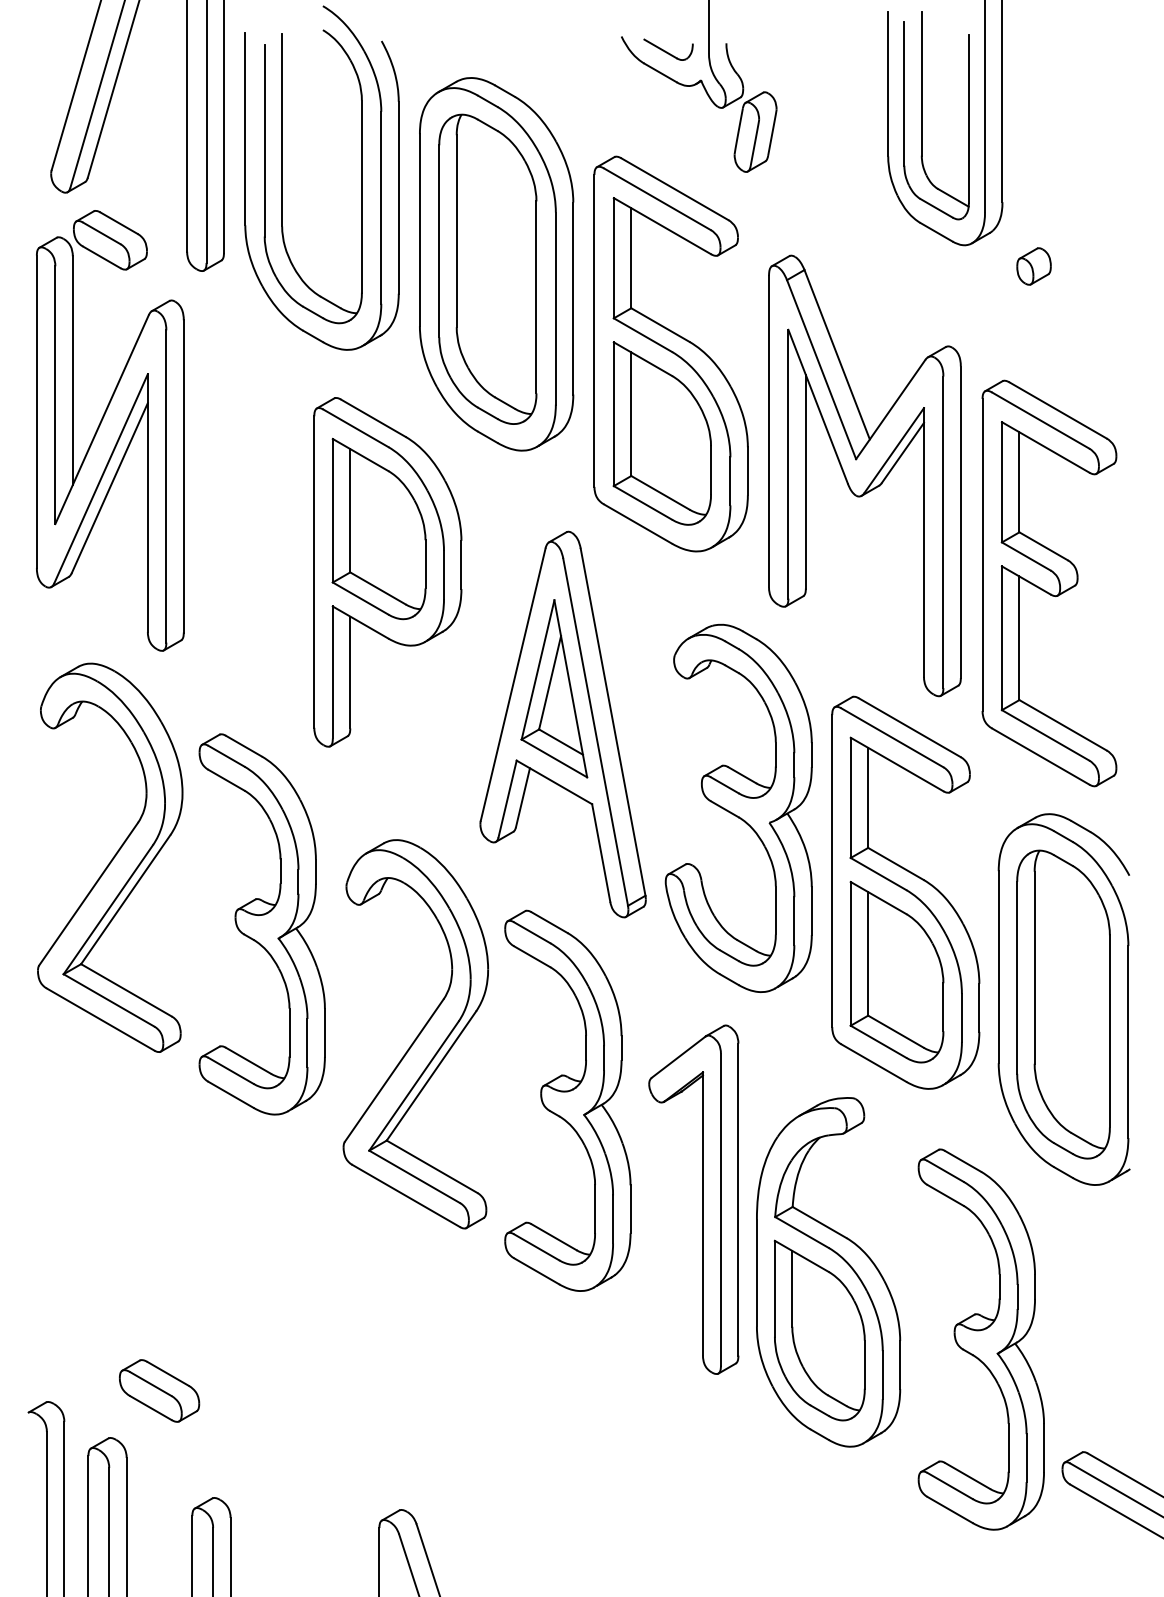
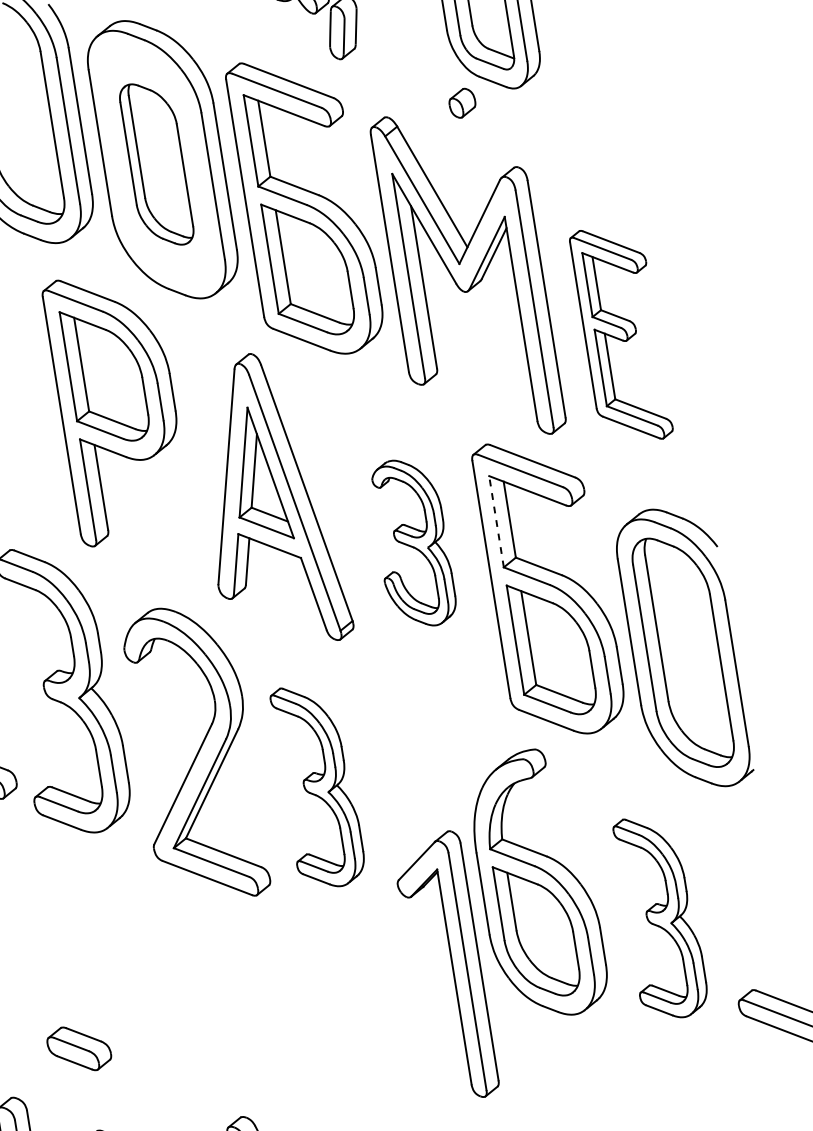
part: (1033, 266) -> (462, 103), moved
part: (487, 268) -> (156, 164), size x0.7
part: (1049, 583) -> (621, 334), size x0.7
line: (850, 797) -> (496, 521), solid -> dashed
part: (738, 807) -> (412, 542), size x0.6
part: (567, 1100) -> (318, 785), size x0.7
part: (702, 1199) -> (452, 966), moved
part: (980, 1339) -> (660, 917), size x0.7
part: (159, 1390) -> (79, 1048), moved

